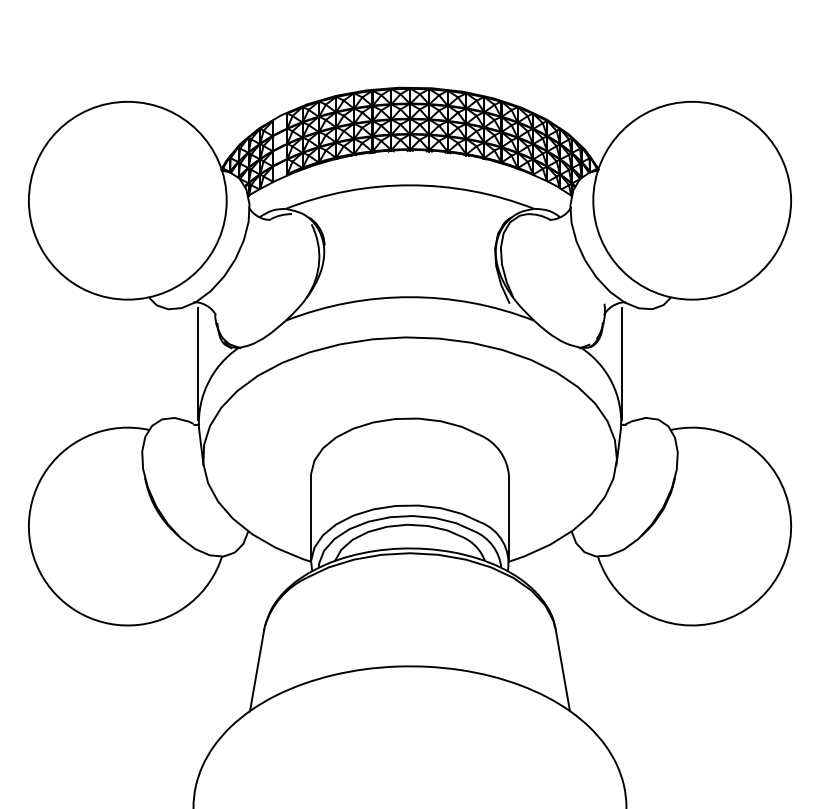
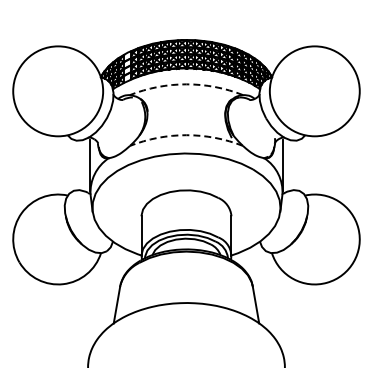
arc: (410, 185) -> (186, 84), solid -> dashed
arc: (410, 297) -> (186, 135), solid -> dashed

